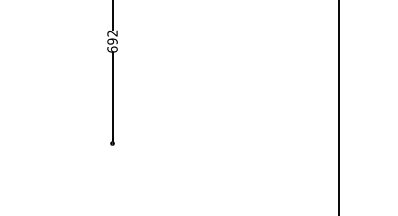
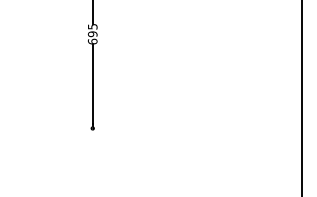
text: (112, 33) -> (92, 26), 692 -> 695

